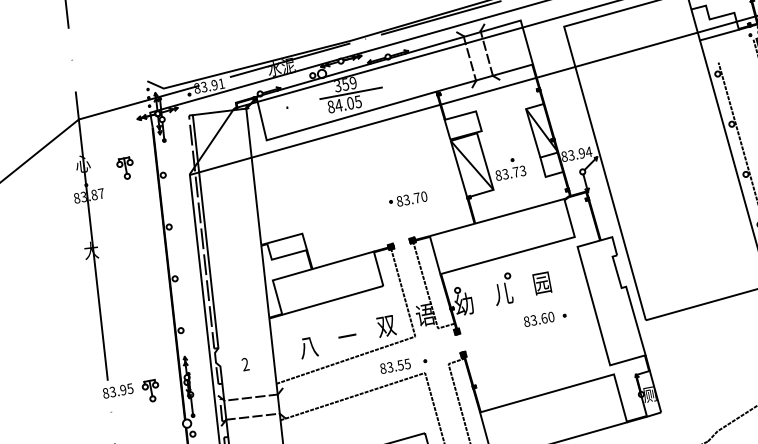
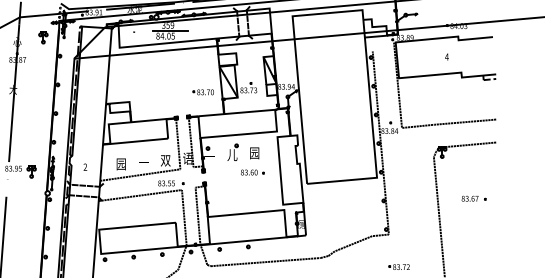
part: (125, 168) -> (43, 37), moved
part: (406, 200) -> (202, 92), moved
text: (464, 303) -> (210, 156), 幼 -> 一
text: (308, 347) -> (121, 164), 八 -> 园

